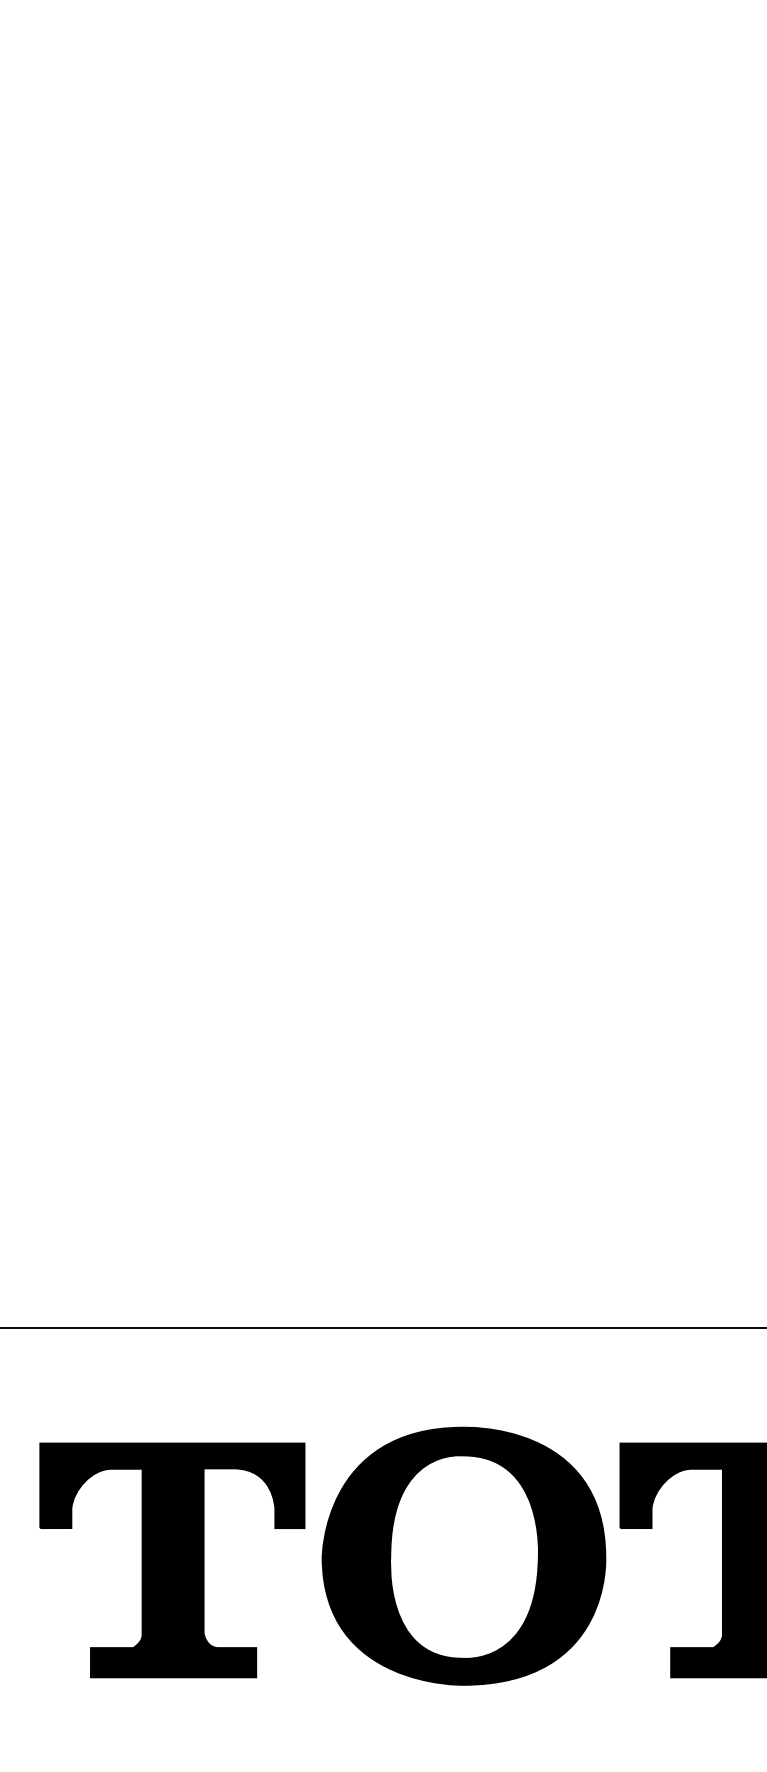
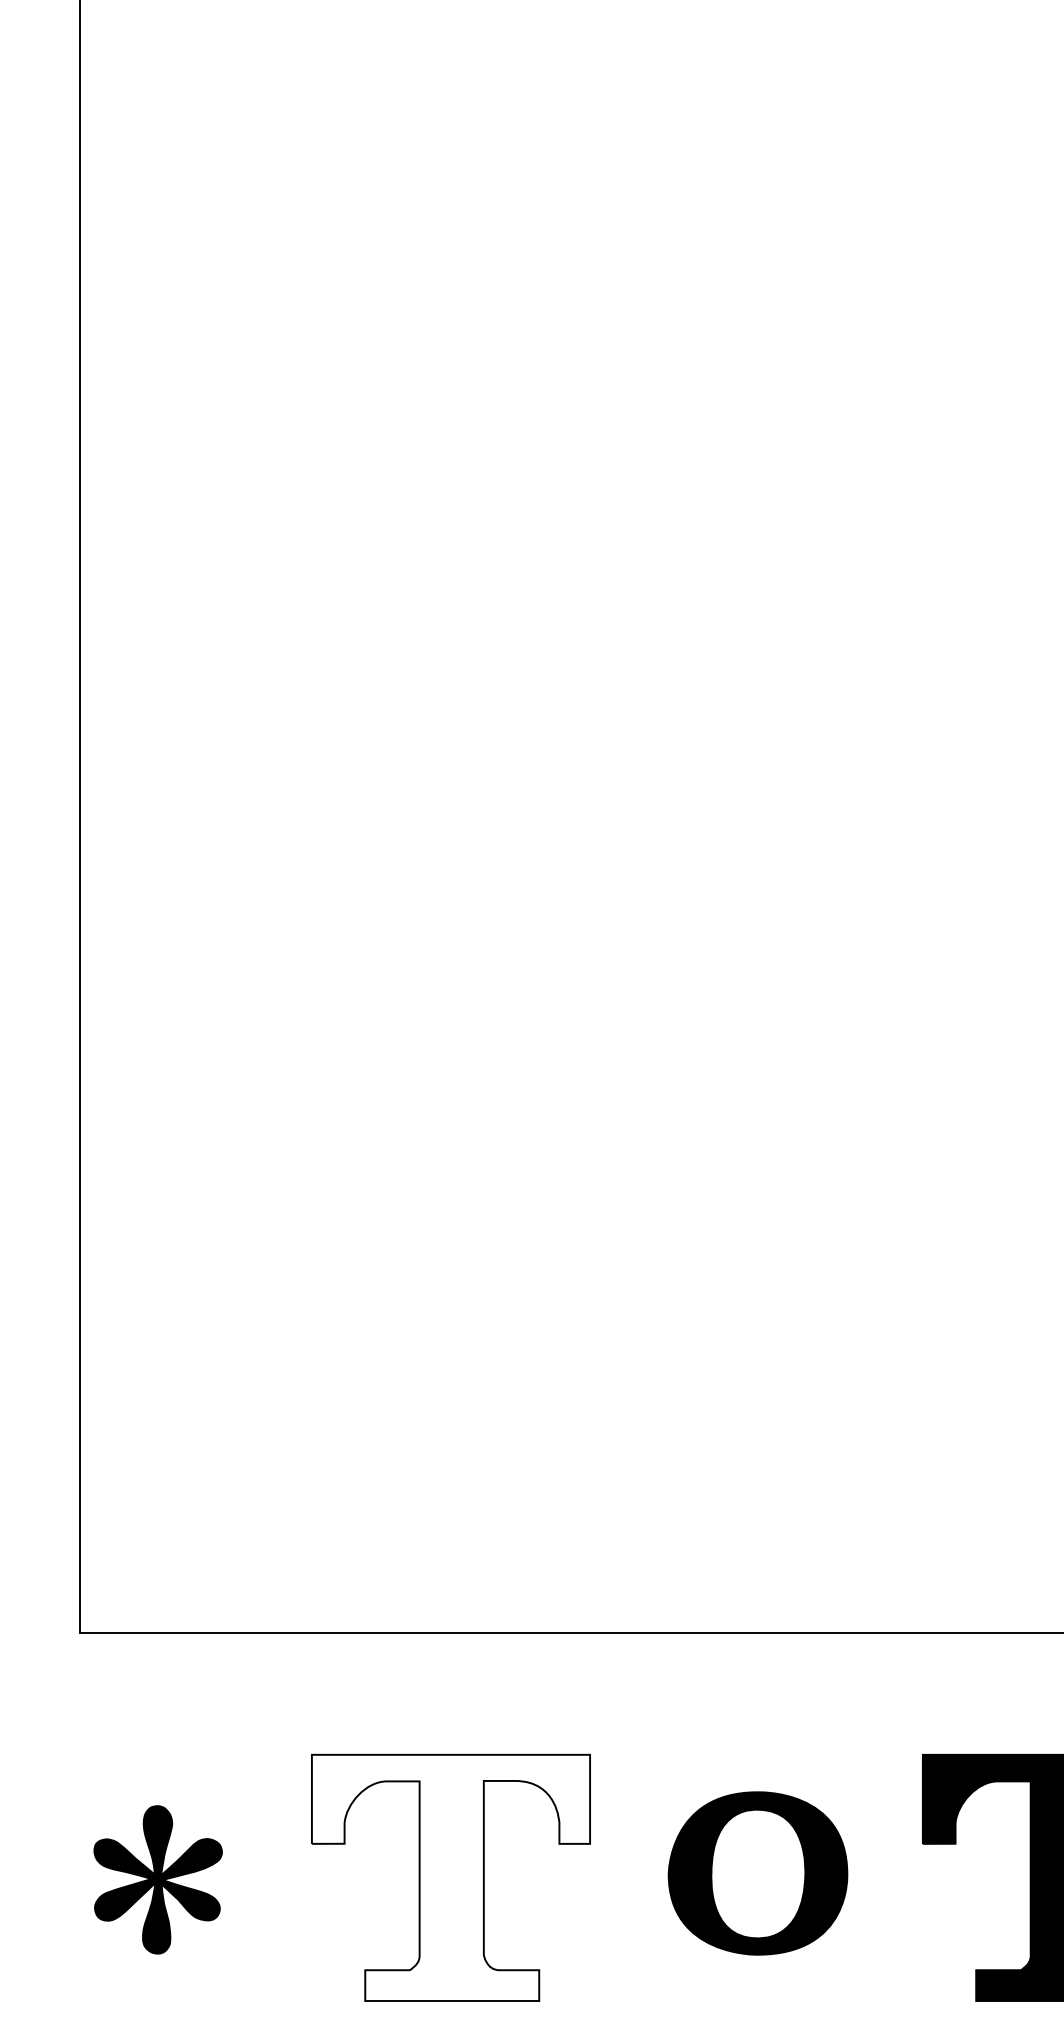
part: (463, 1556) -> (757, 1873), size x0.6
fill: (171, 1560) -> (450, 1877), removed

